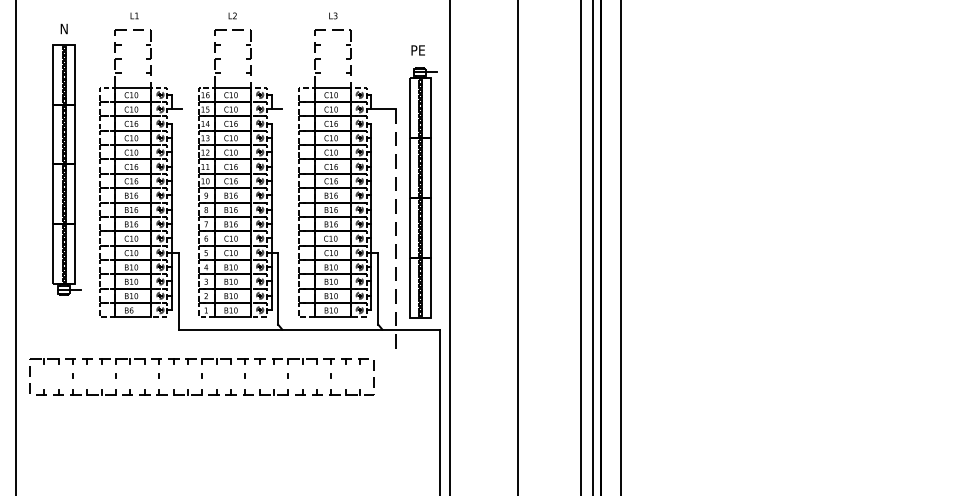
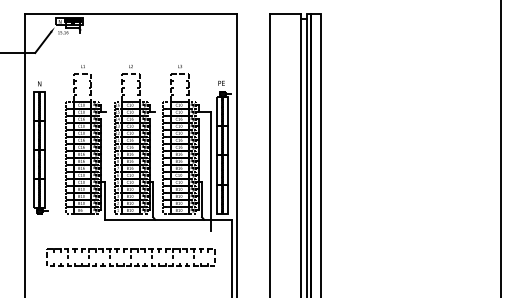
part: (65, 159) -> (40, 147), moved
line: (395, 230) -> (210, 171), dashed -> solid
part: (201, 376) -> (130, 257), moved

